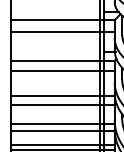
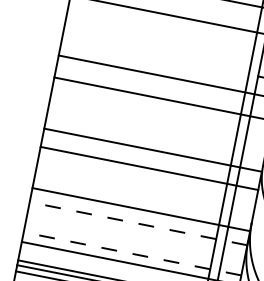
line: (62, 130) -> (138, 222), solid -> dashed
line: (62, 145) -> (132, 254), solid -> dashed

